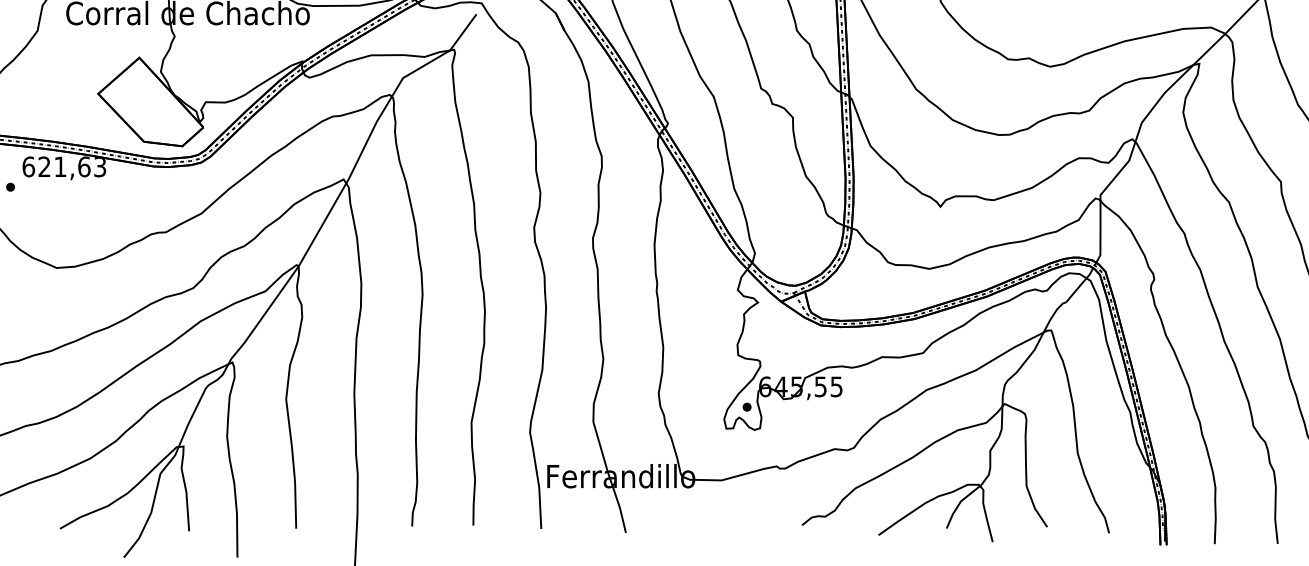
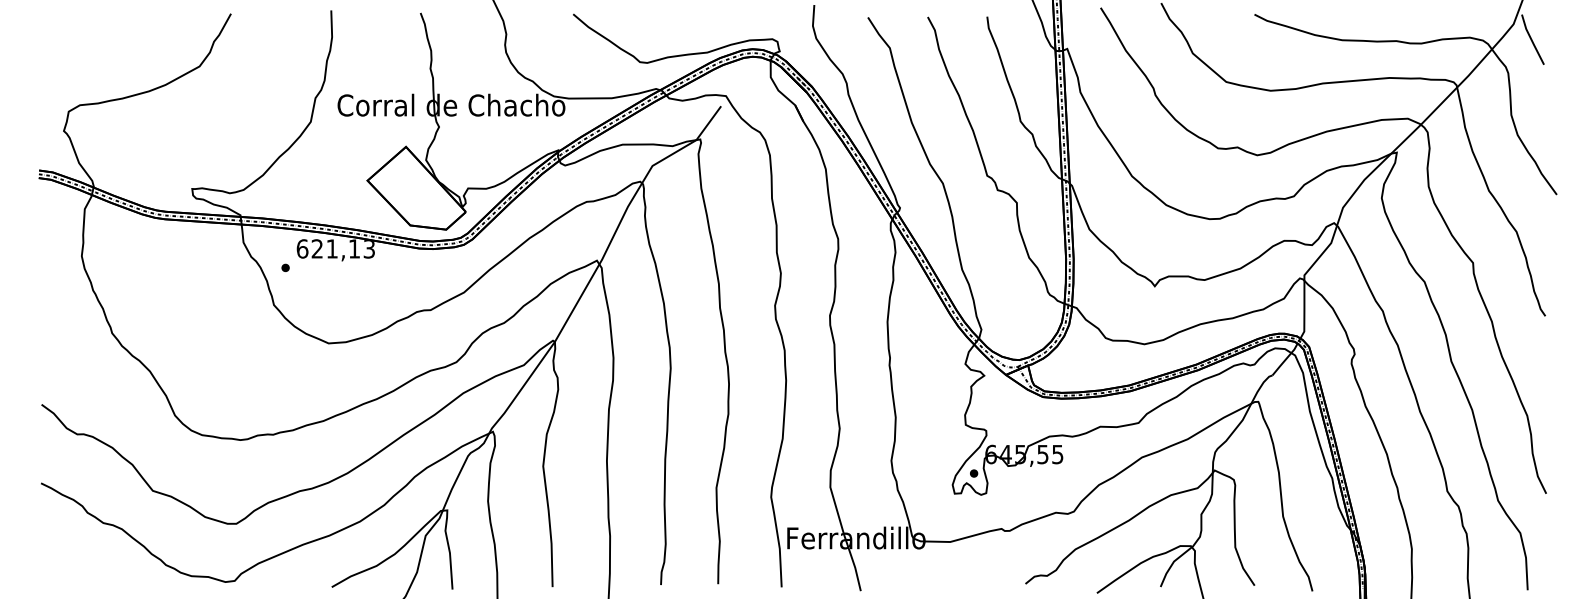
text: (84, 166) -> (354, 248), 621,63 -> 621,13

